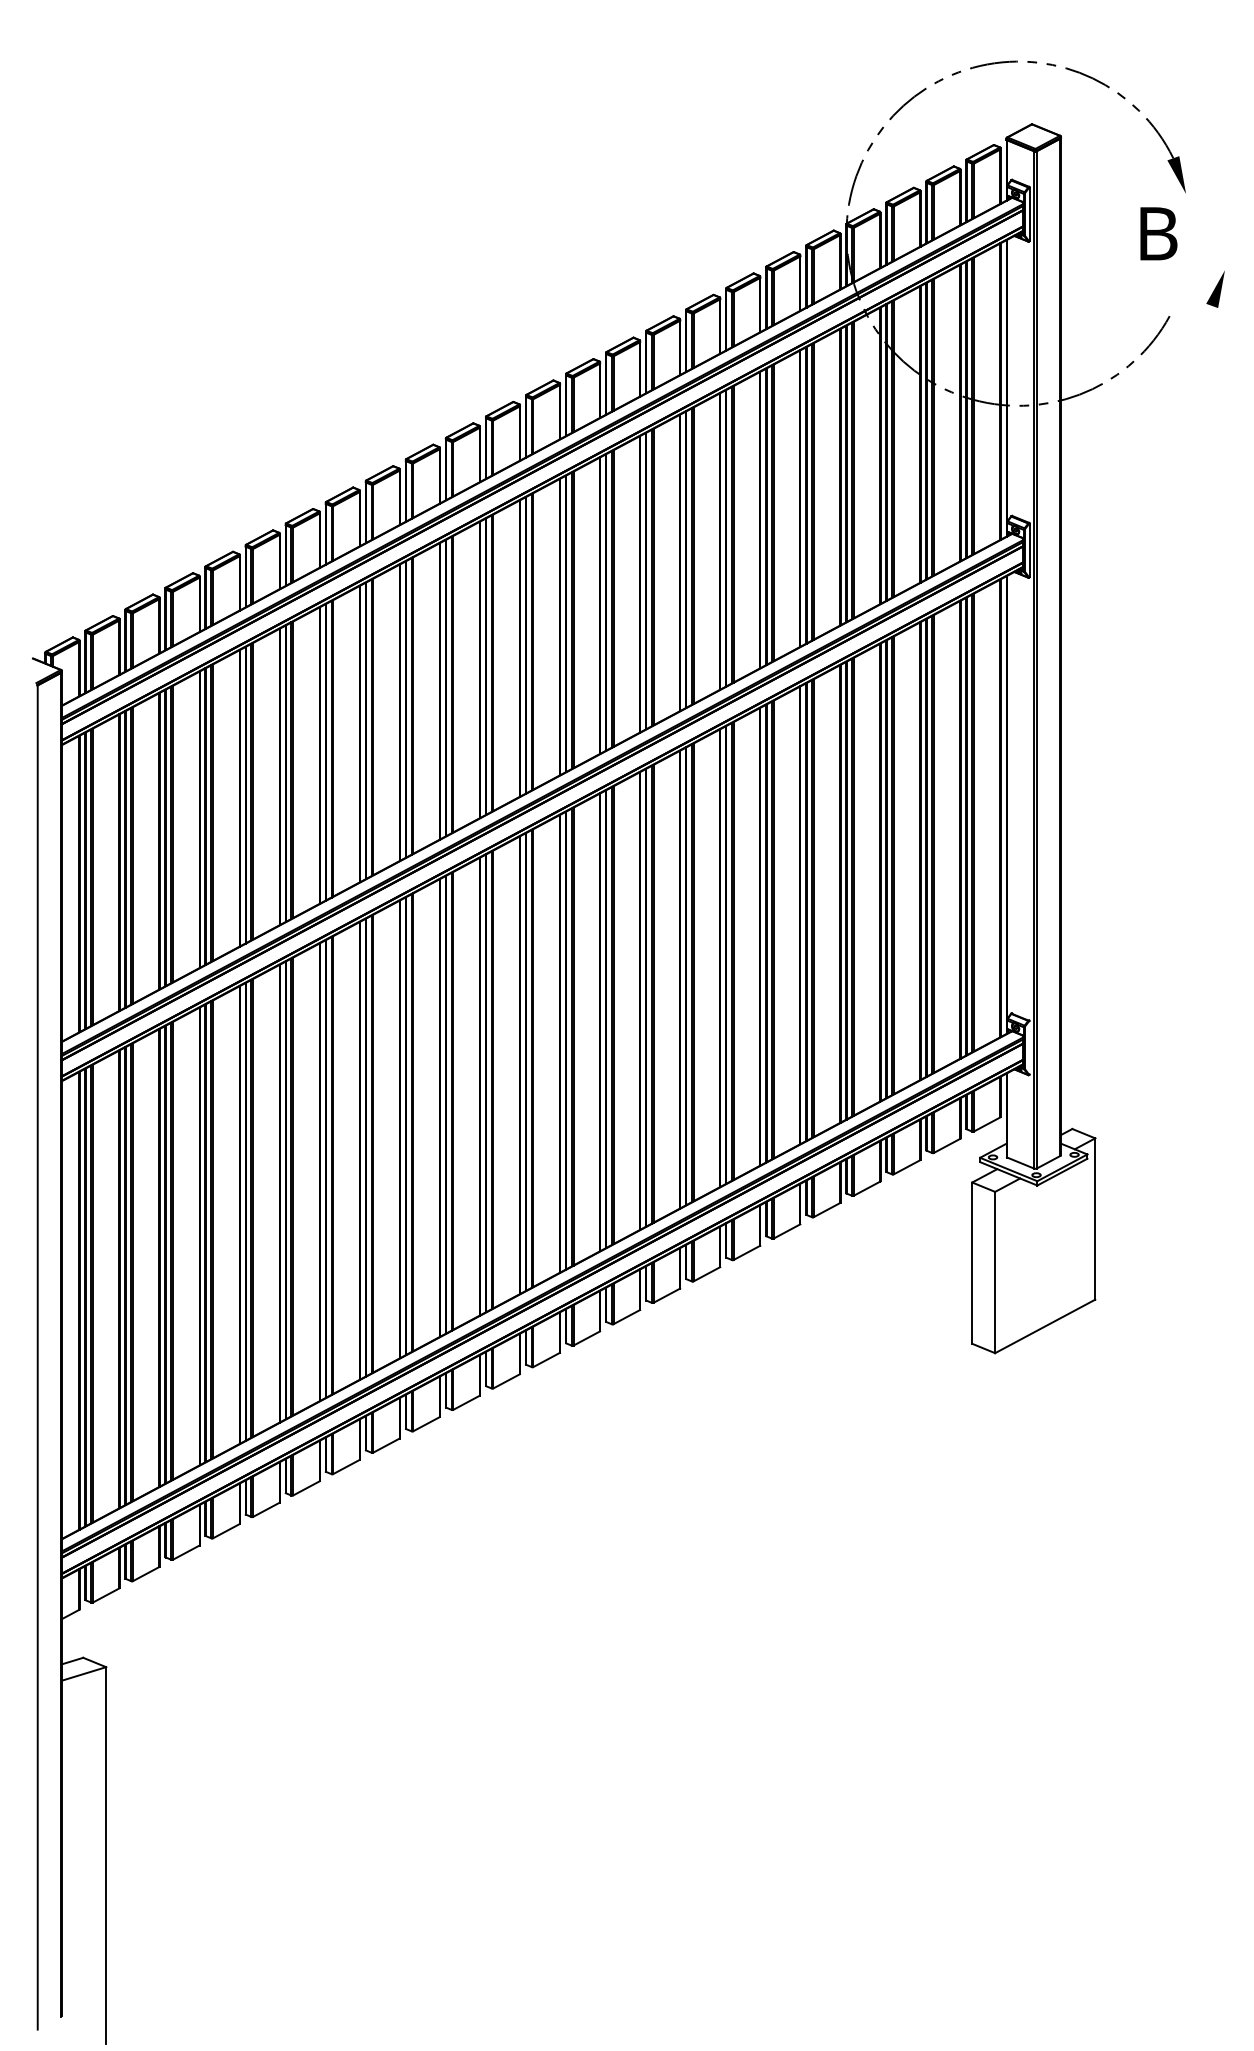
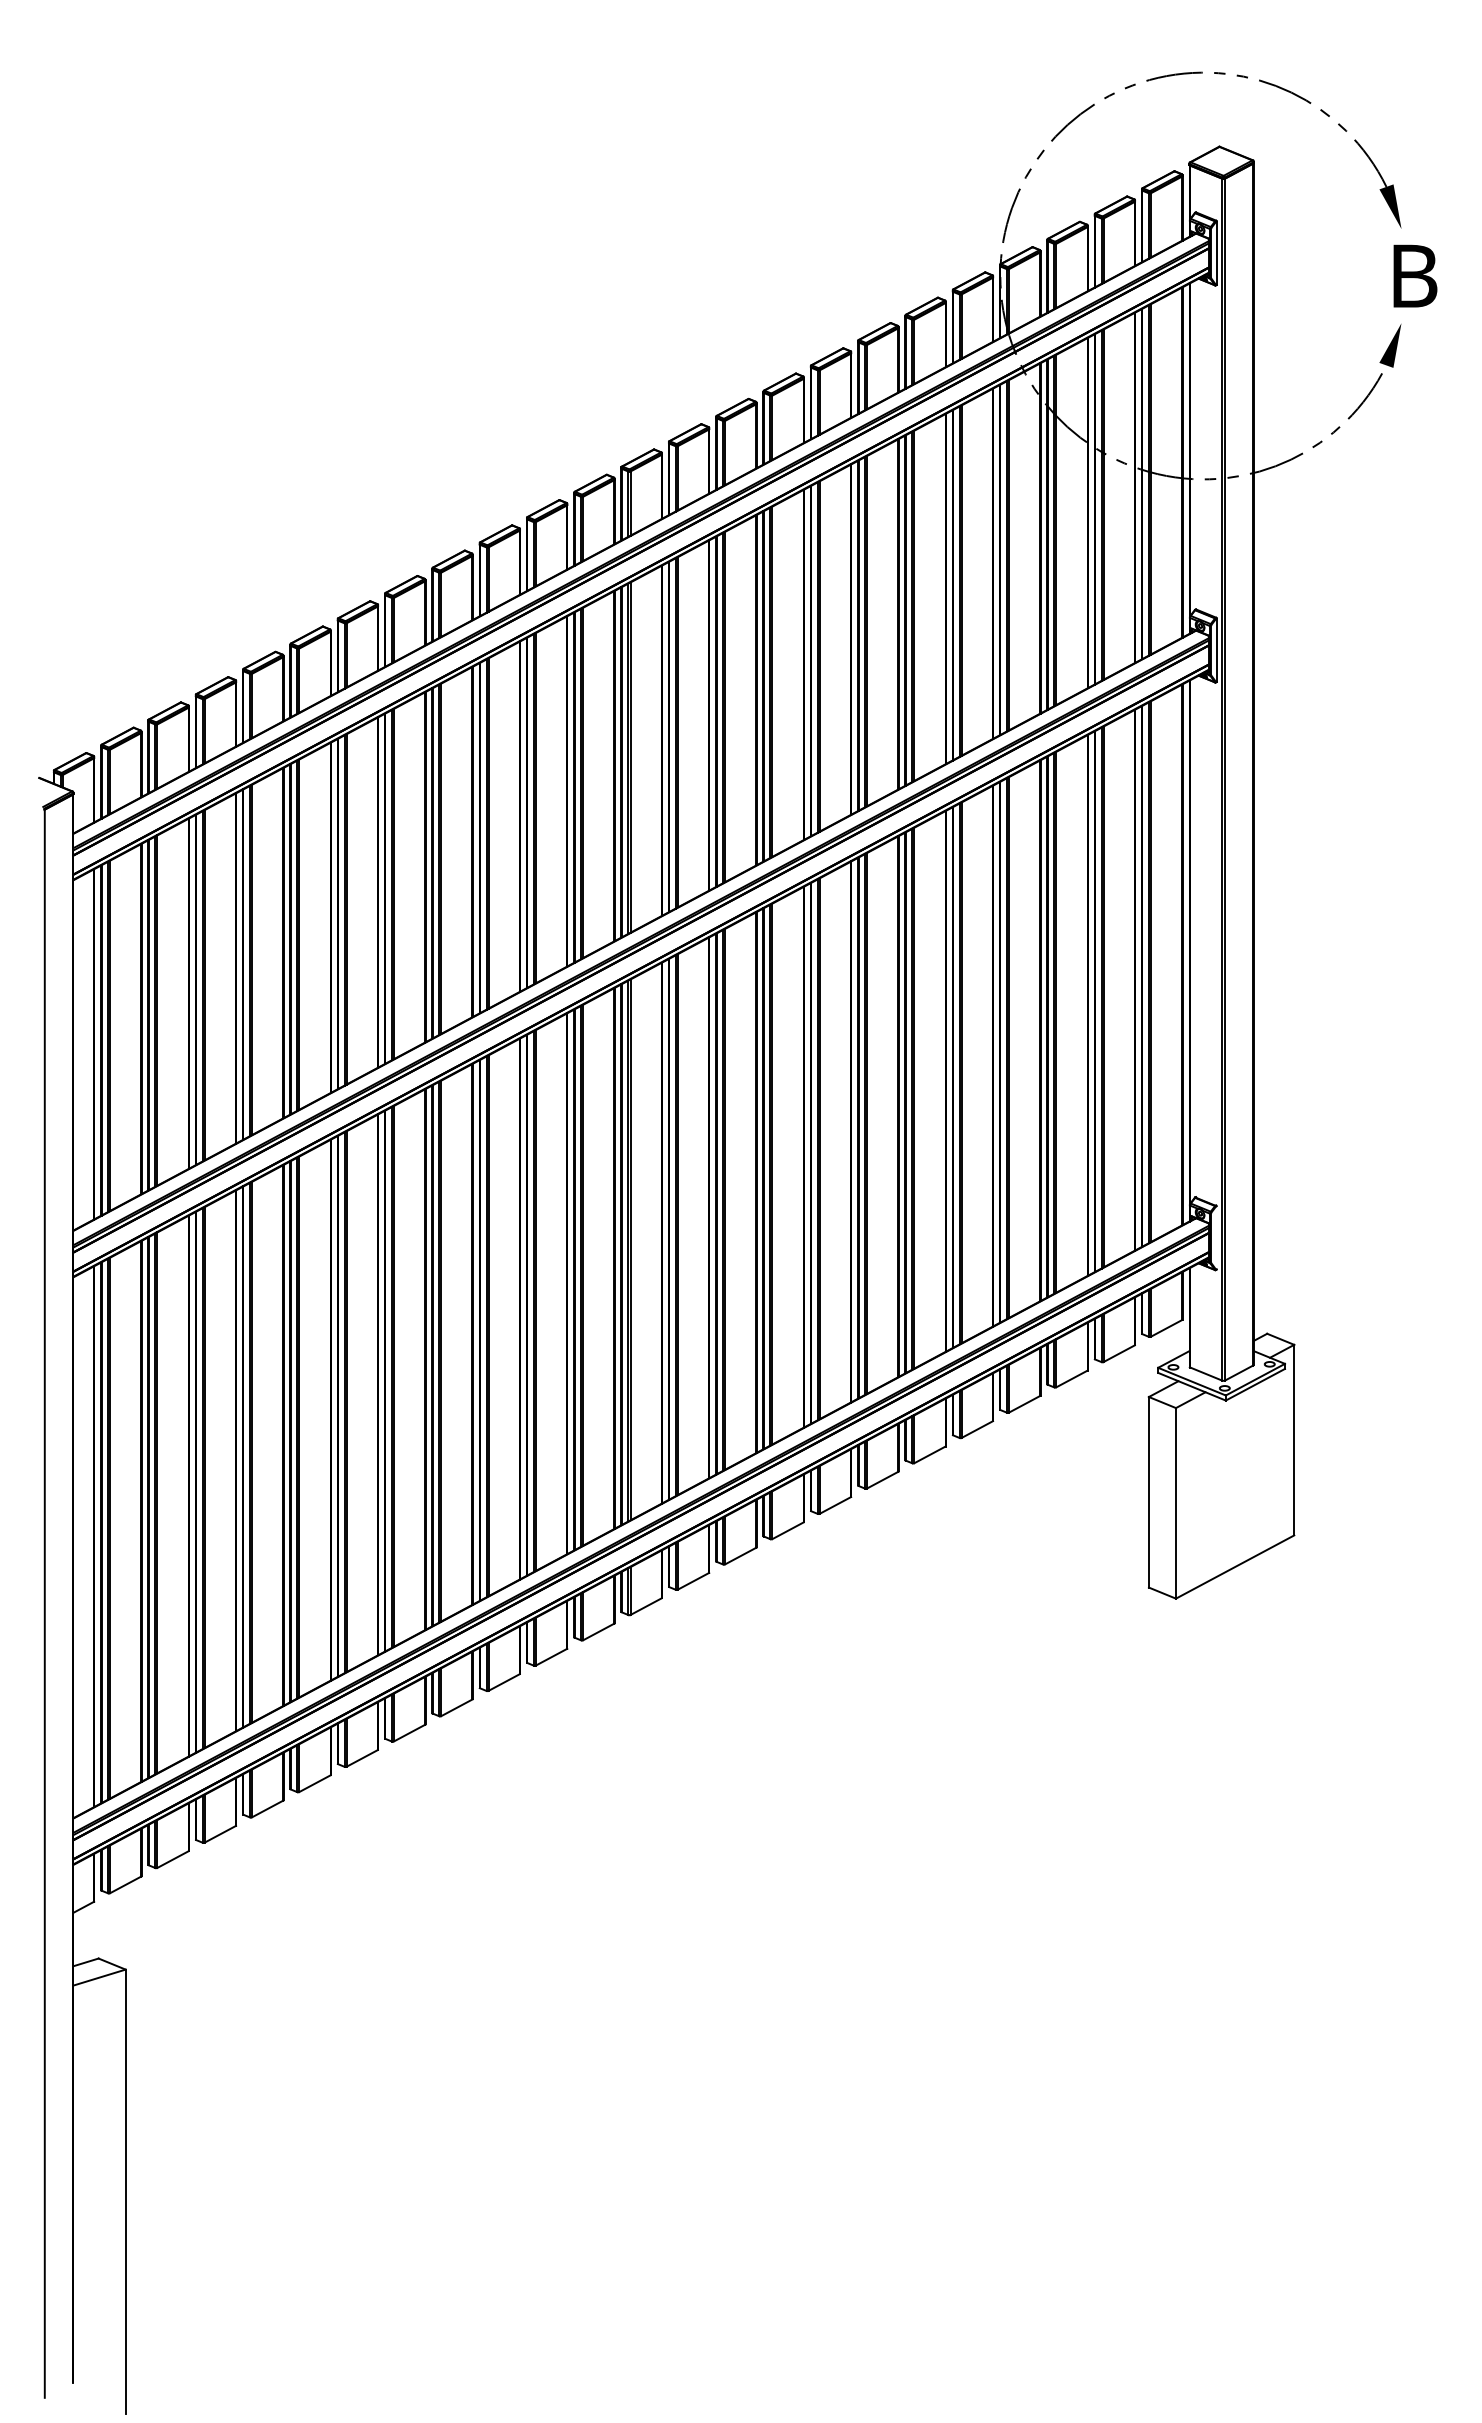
text: (1158, 233) -> (1415, 275), moved
part: (1215, 289) -> (1390, 345), moved

